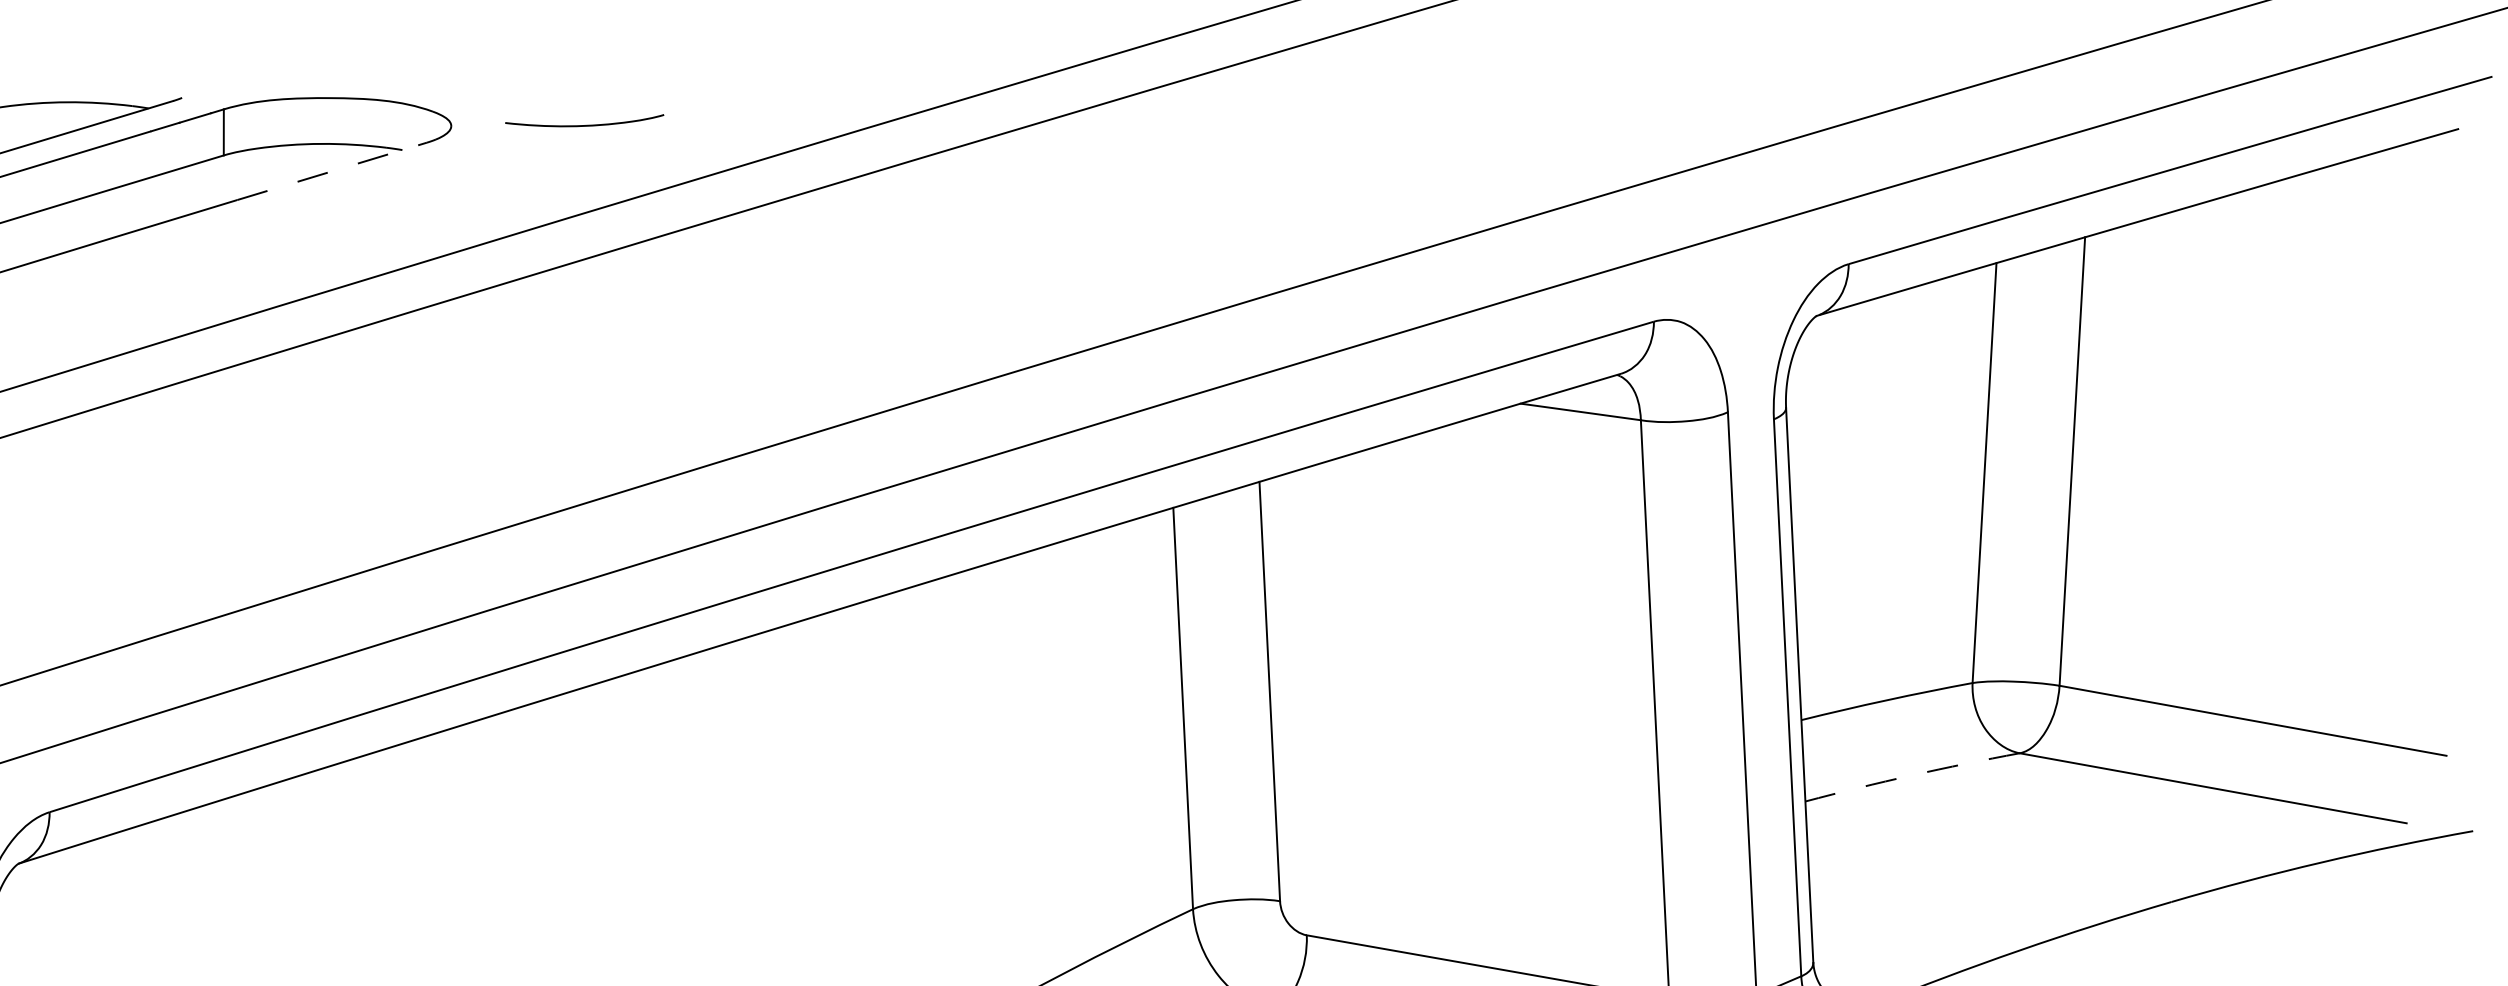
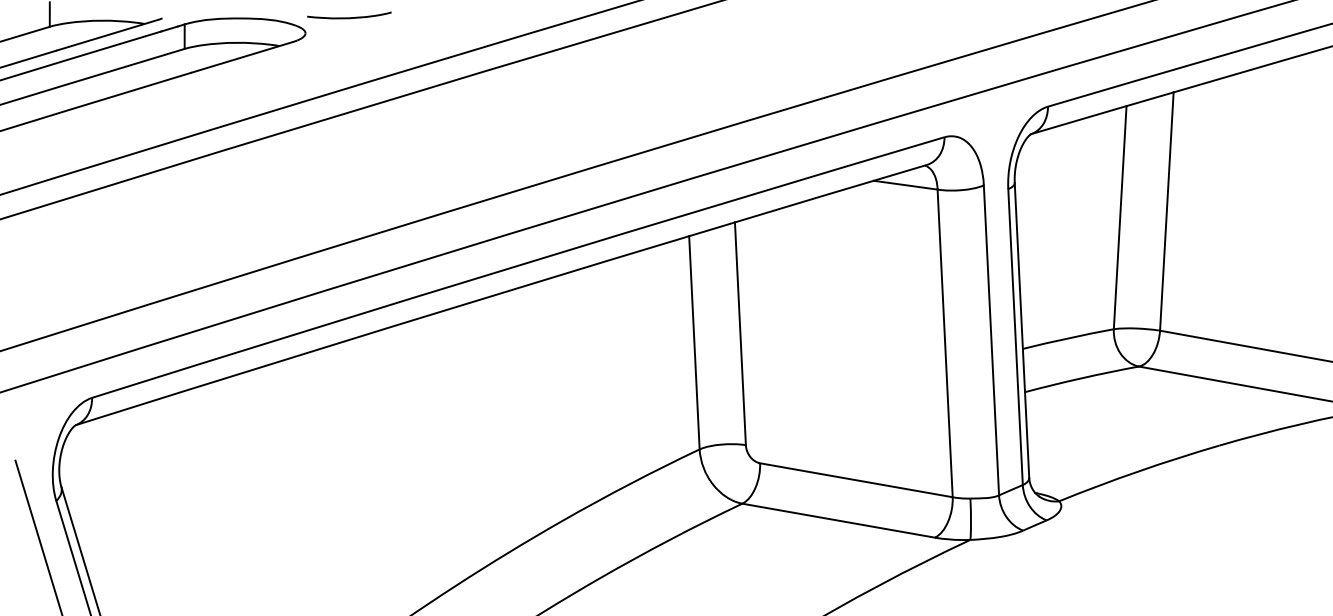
curve: (584, 124) -> (349, 17), moved
line: (332, 171) -> (242, 57), dashed -> solid
arc: (1911, 775) -> (1081, 378), dashed -> solid

